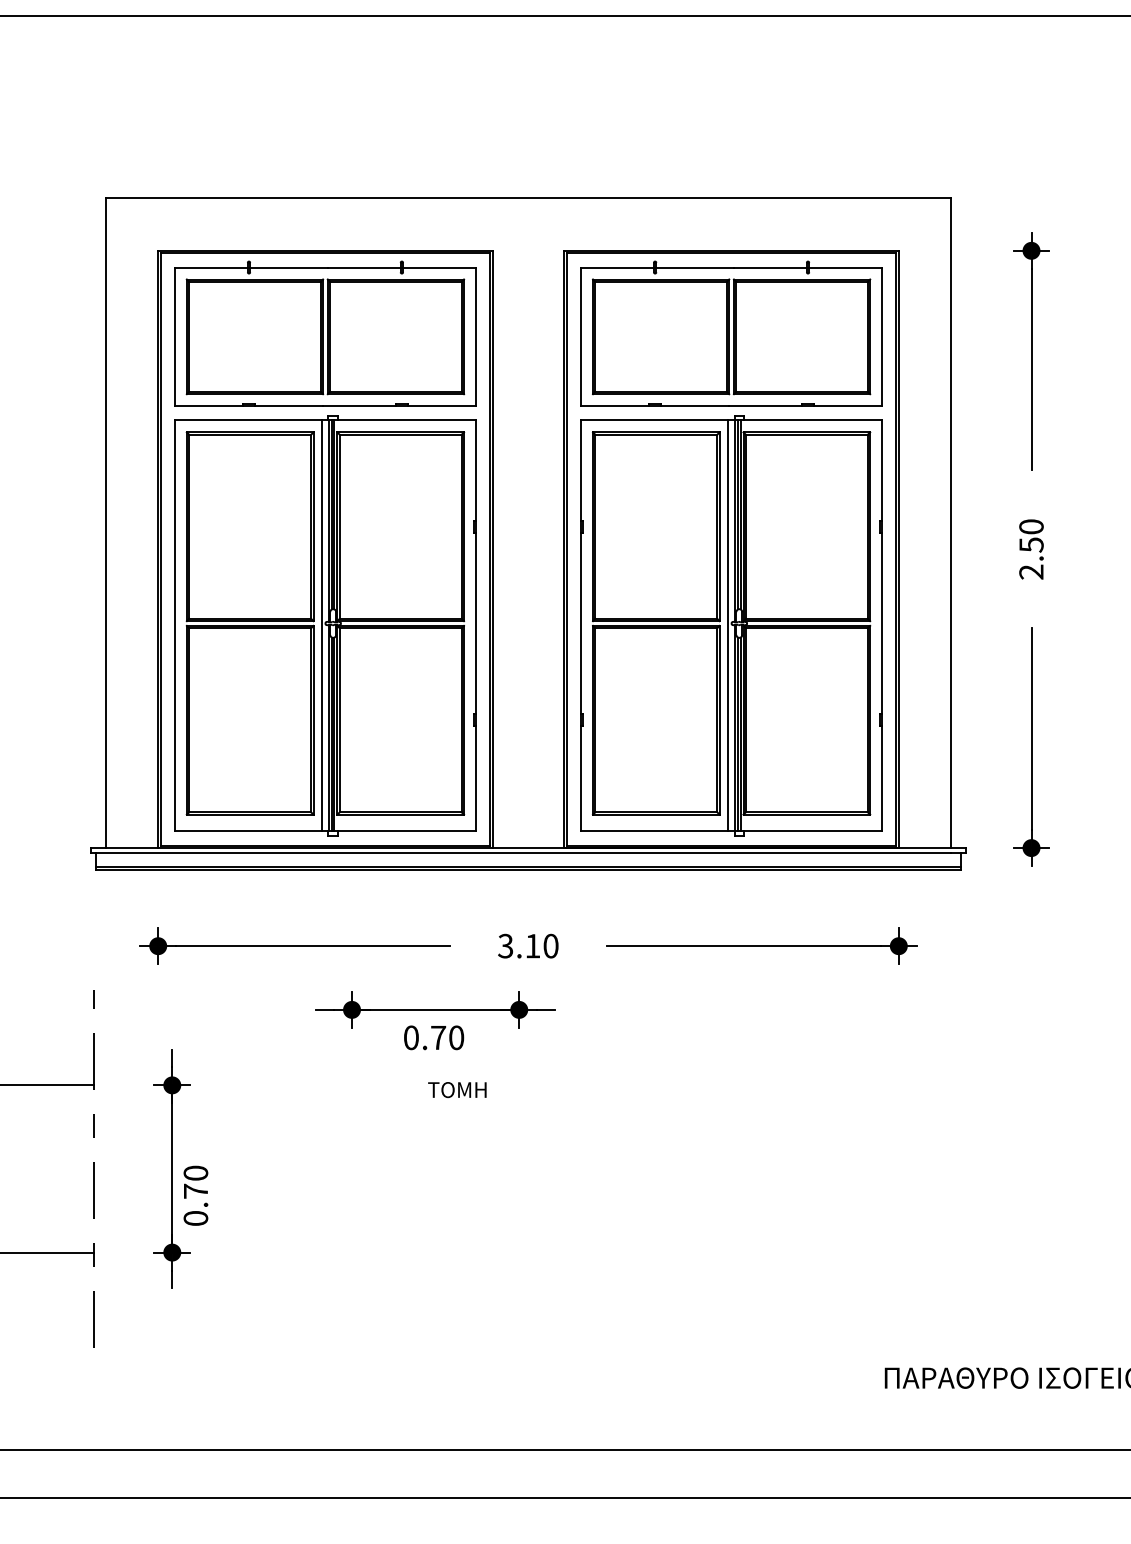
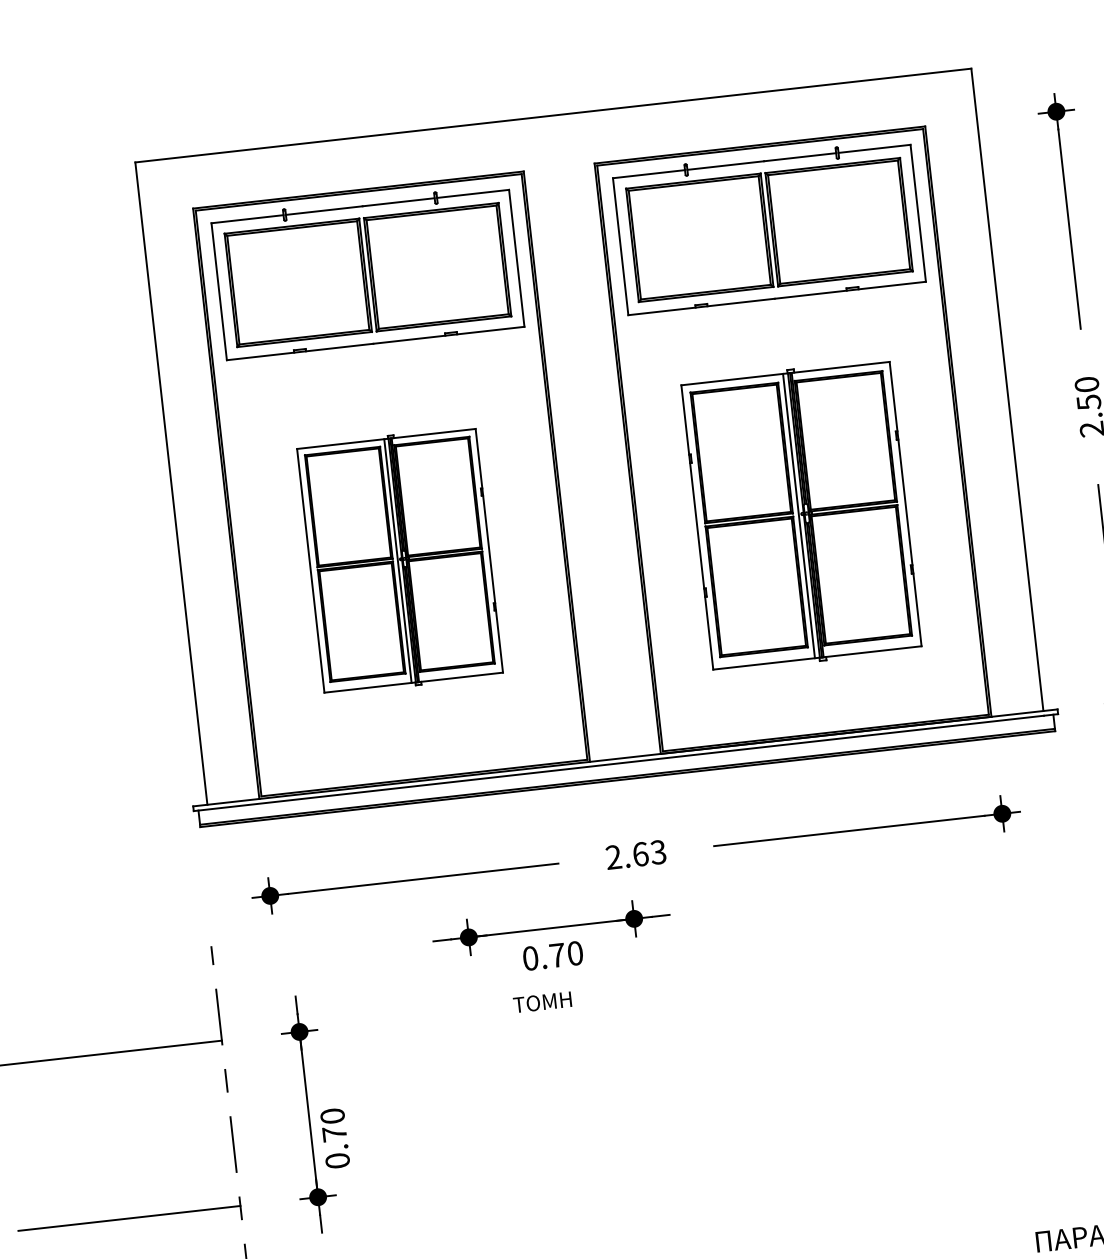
part: (325, 625) -> (400, 560), size x0.6
part: (731, 625) -> (801, 515), size x0.7
text: (528, 945) -> (636, 854), 3.10 -> 2.63
text: (457, 1090) -> (542, 1002), moved

